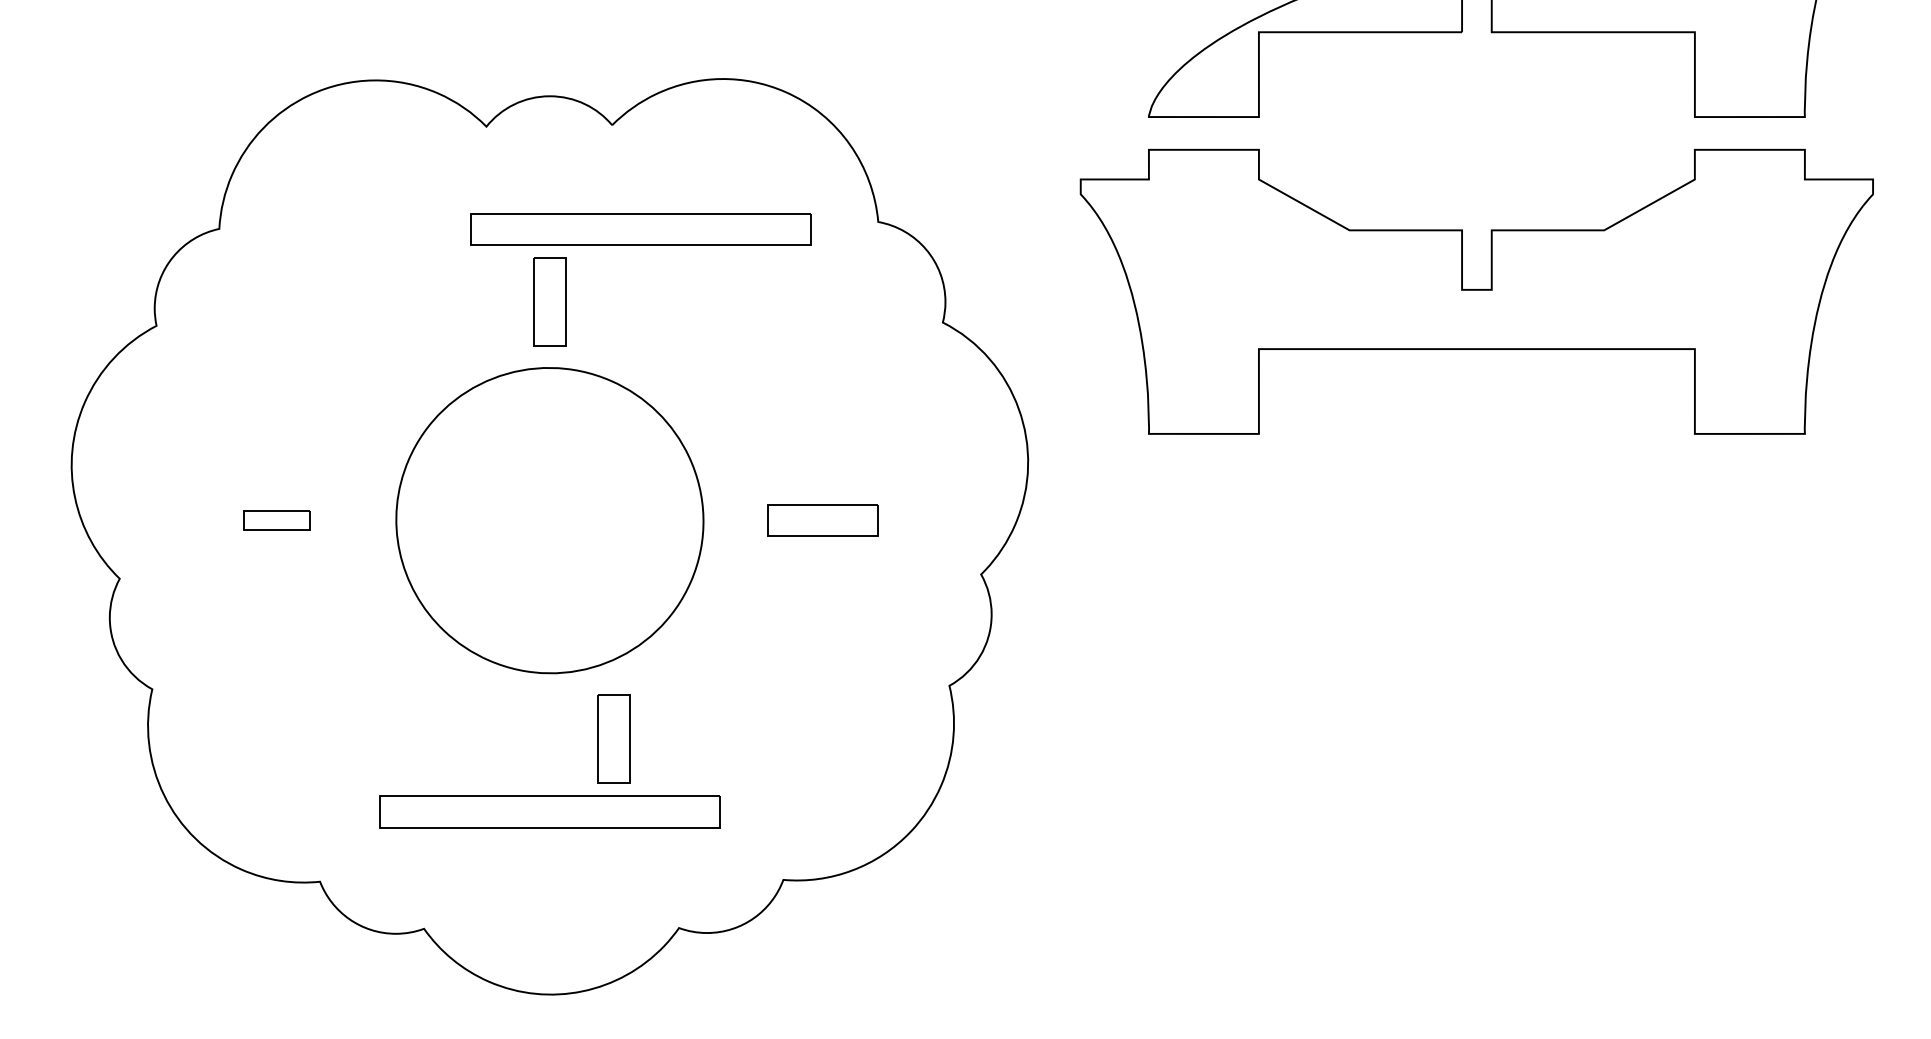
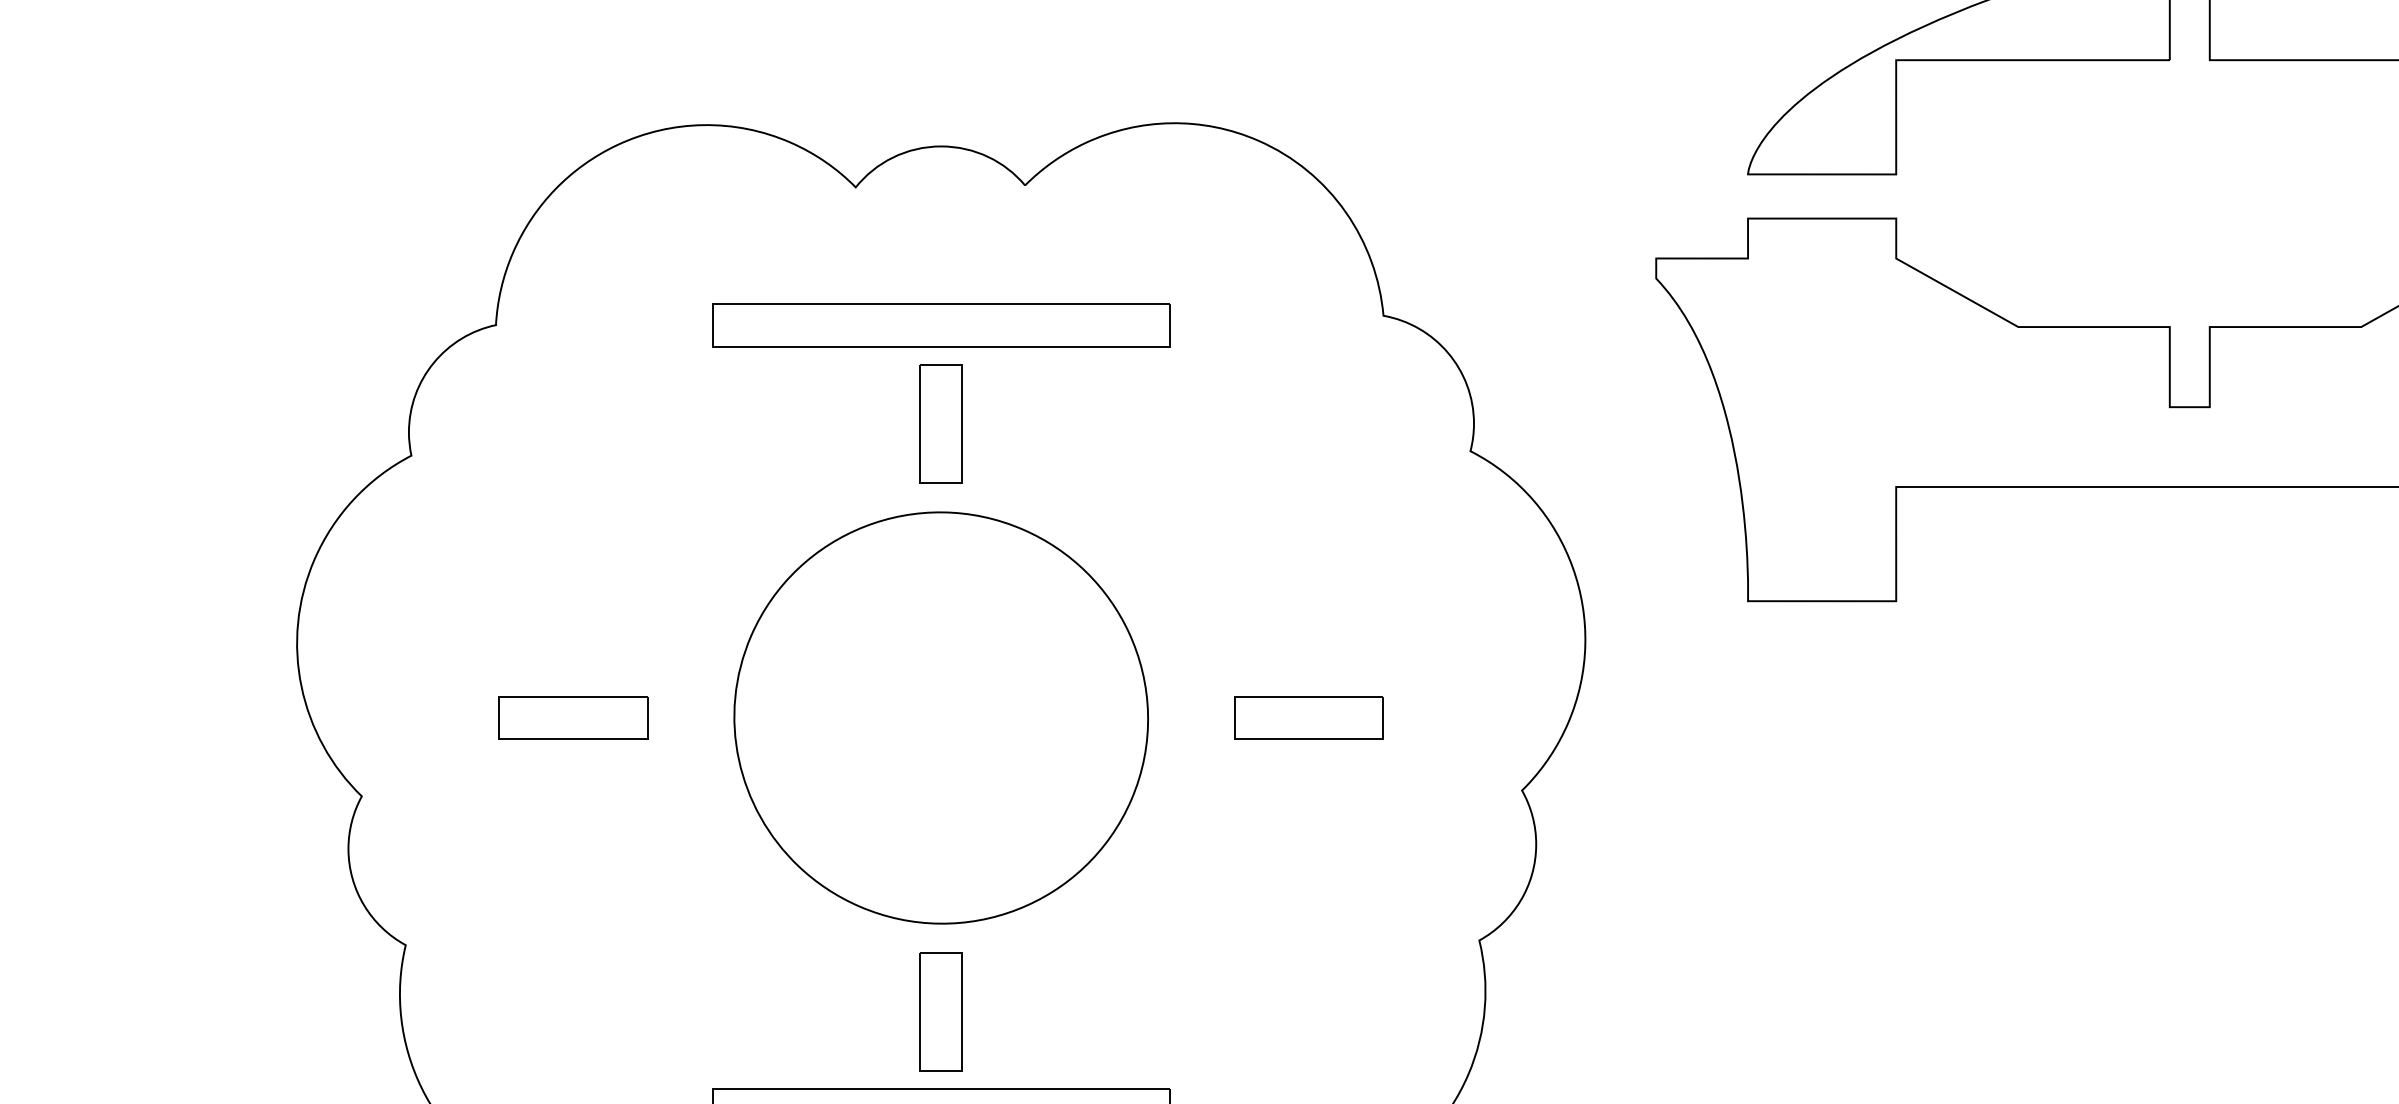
part: (640, 229) -> (940, 325), moved
part: (276, 520) -> (572, 717), size x1.67
part: (613, 738) -> (940, 1011), moved

